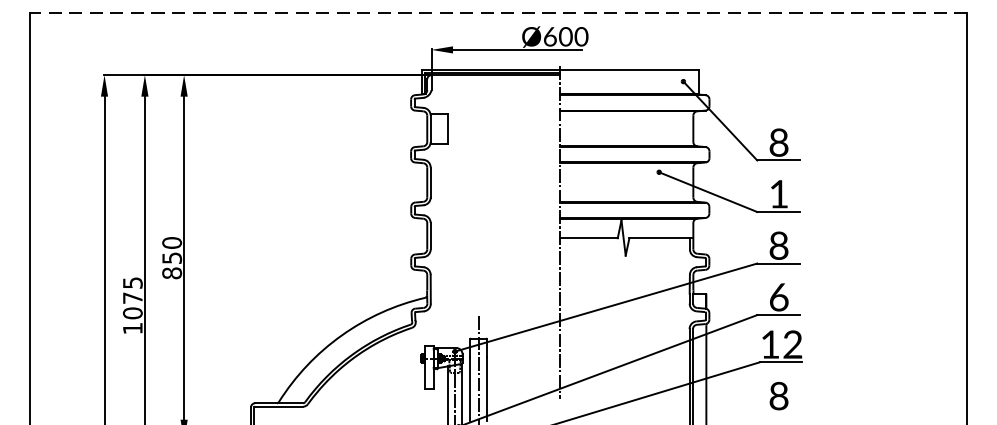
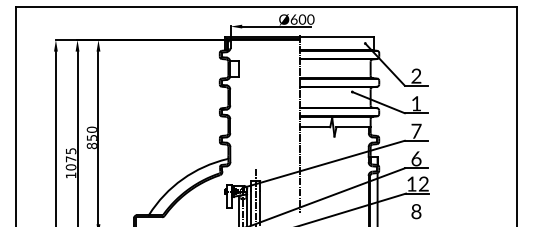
line: (498, 12) -> (266, 6), dashed -> solid
text: (779, 143) -> (416, 76), 8 -> 2
text: (779, 244) -> (416, 130), 8 -> 7

